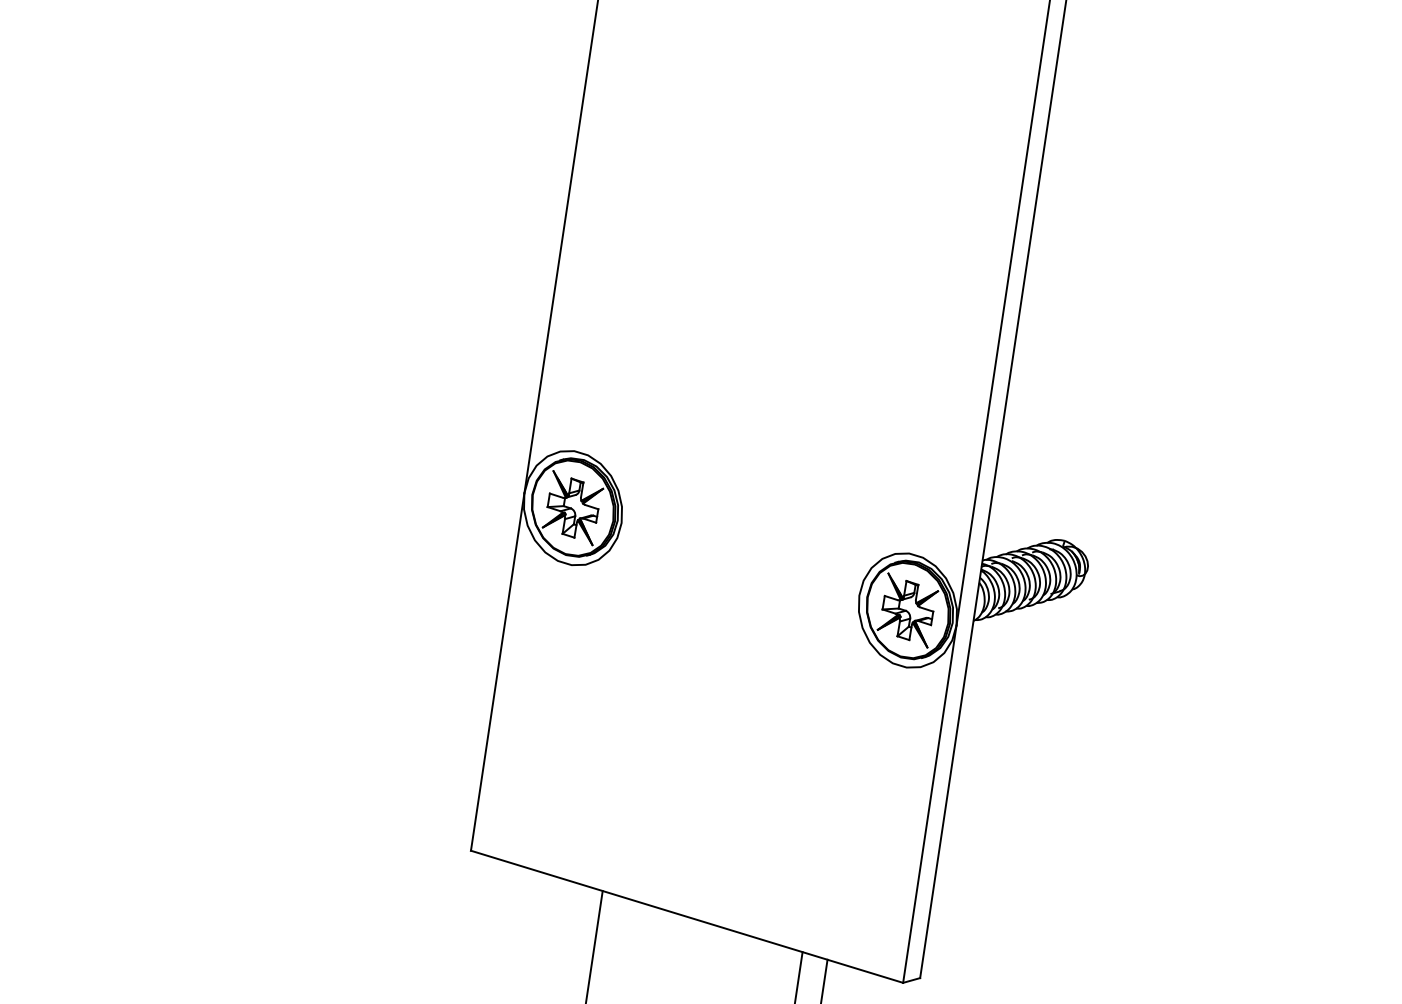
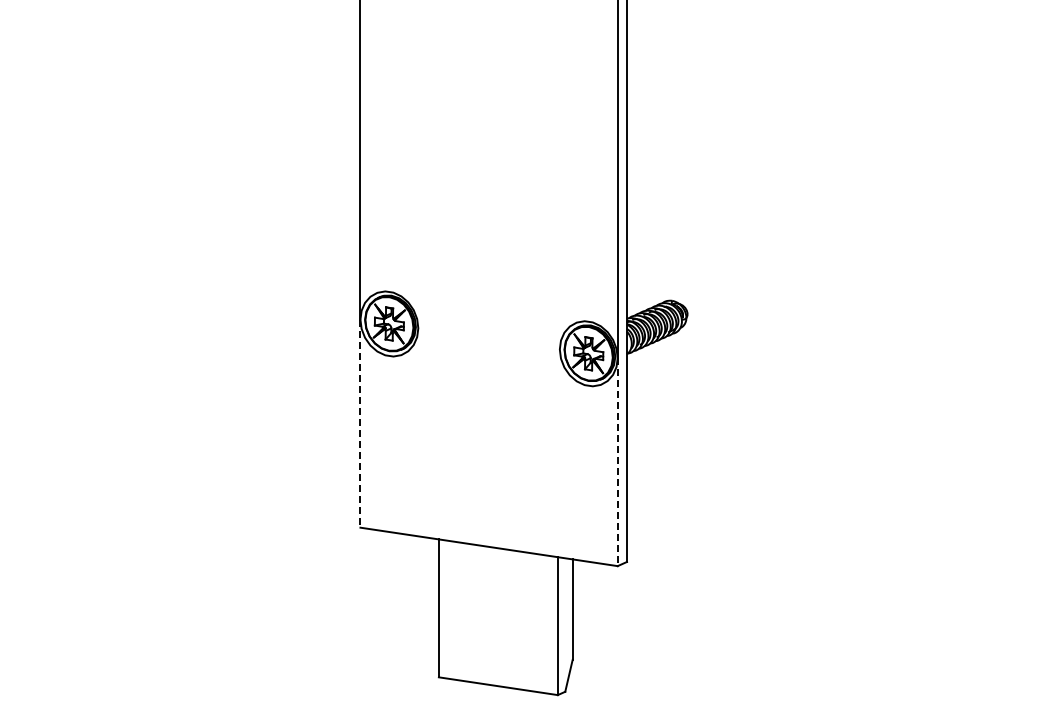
line: (497, 673) -> (360, 424), solid -> dashed
line: (929, 804) -> (617, 462), solid -> dashed

